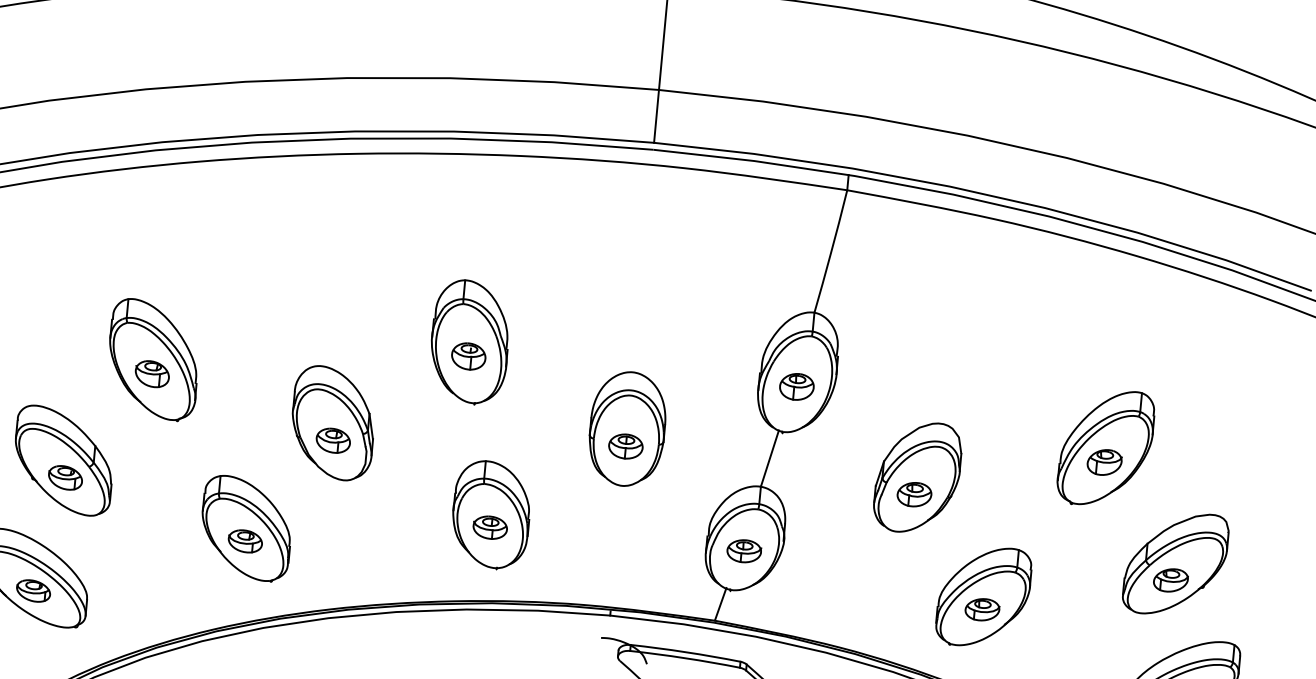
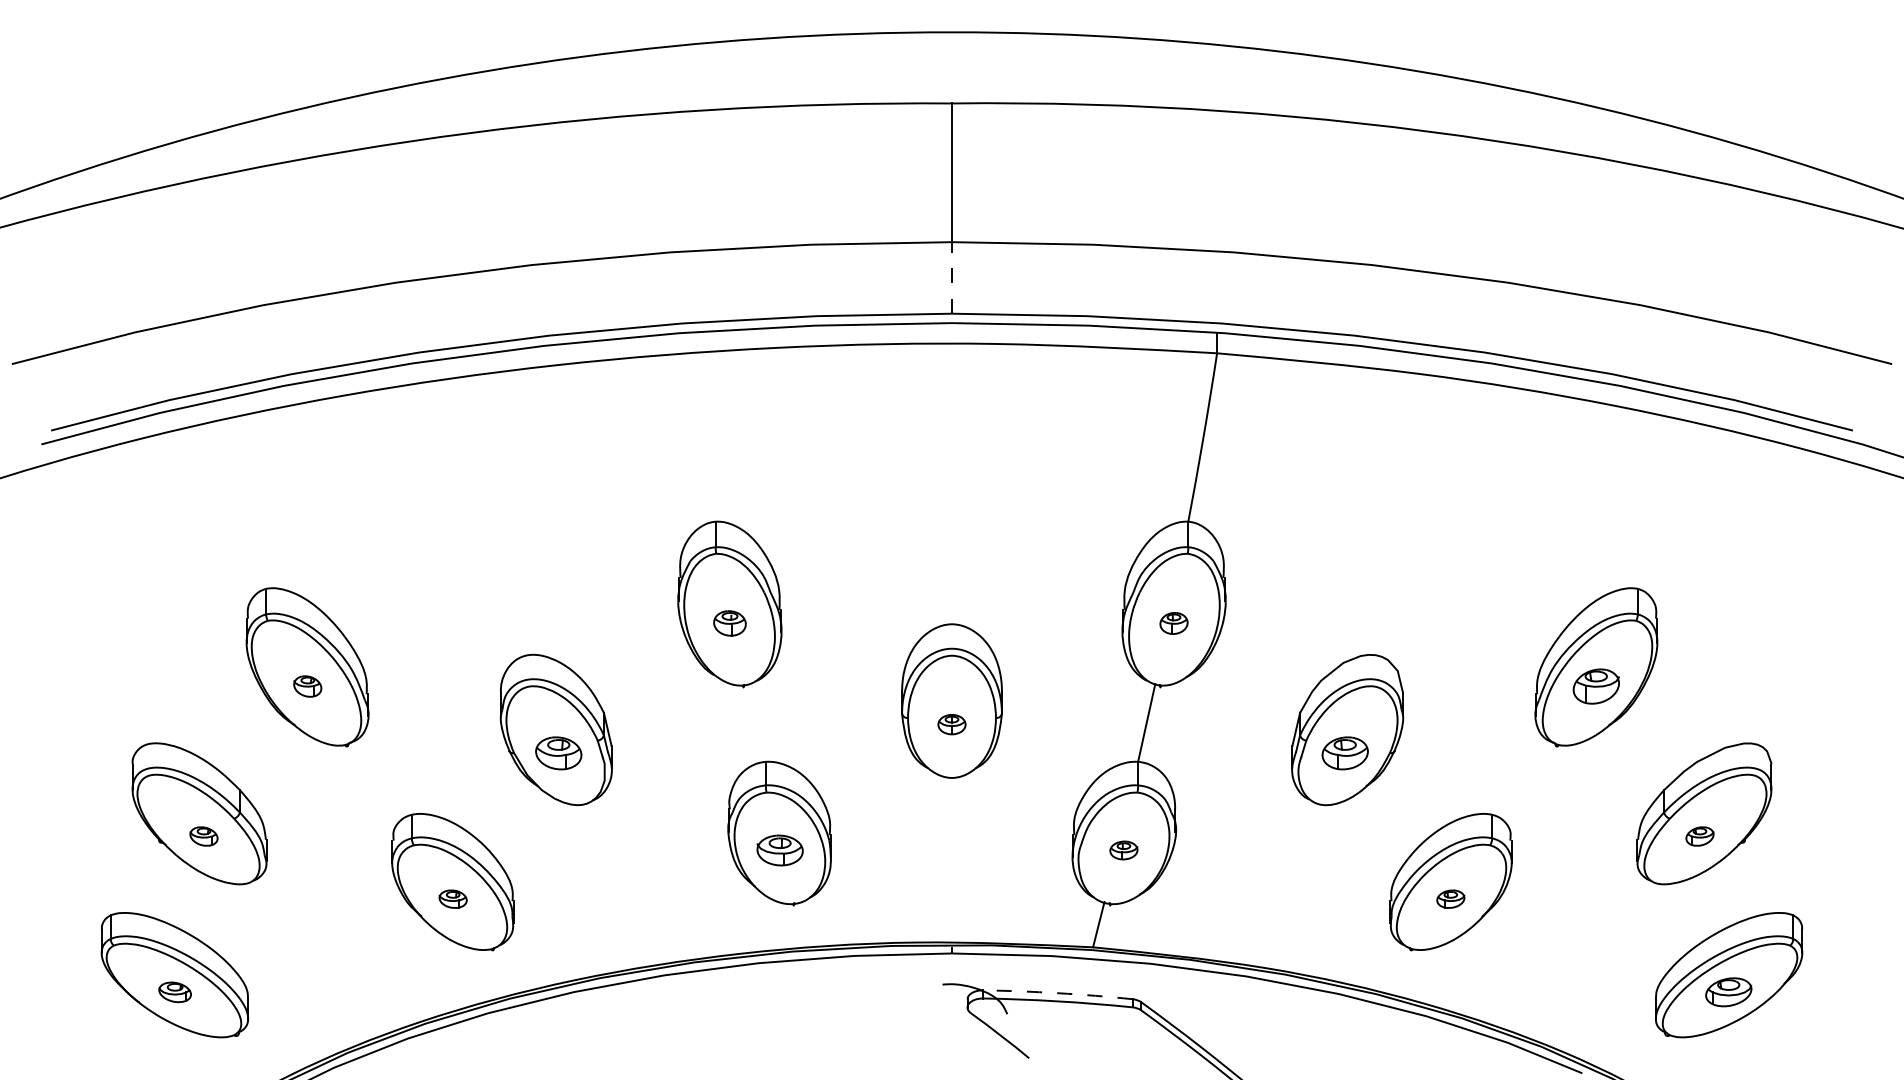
line: (656, 116) -> (952, 277), solid -> dashed
part: (468, 356) -> (729, 623), size x0.7
part: (152, 374) -> (307, 686), size x0.6
part: (796, 386) -> (1173, 623), size x0.6
part: (625, 446) -> (951, 724), size x0.6
part: (65, 477) -> (203, 836), size x0.6
part: (244, 540) -> (452, 898), size x0.6
part: (744, 551) -> (1123, 850), size x0.6
part: (1170, 580) -> (1699, 836), size x0.6
part: (33, 591) -> (174, 992), size x0.7
part: (982, 609) -> (1450, 898), size x0.6
arc: (685, 652) -> (1057, 993), solid -> dashed

